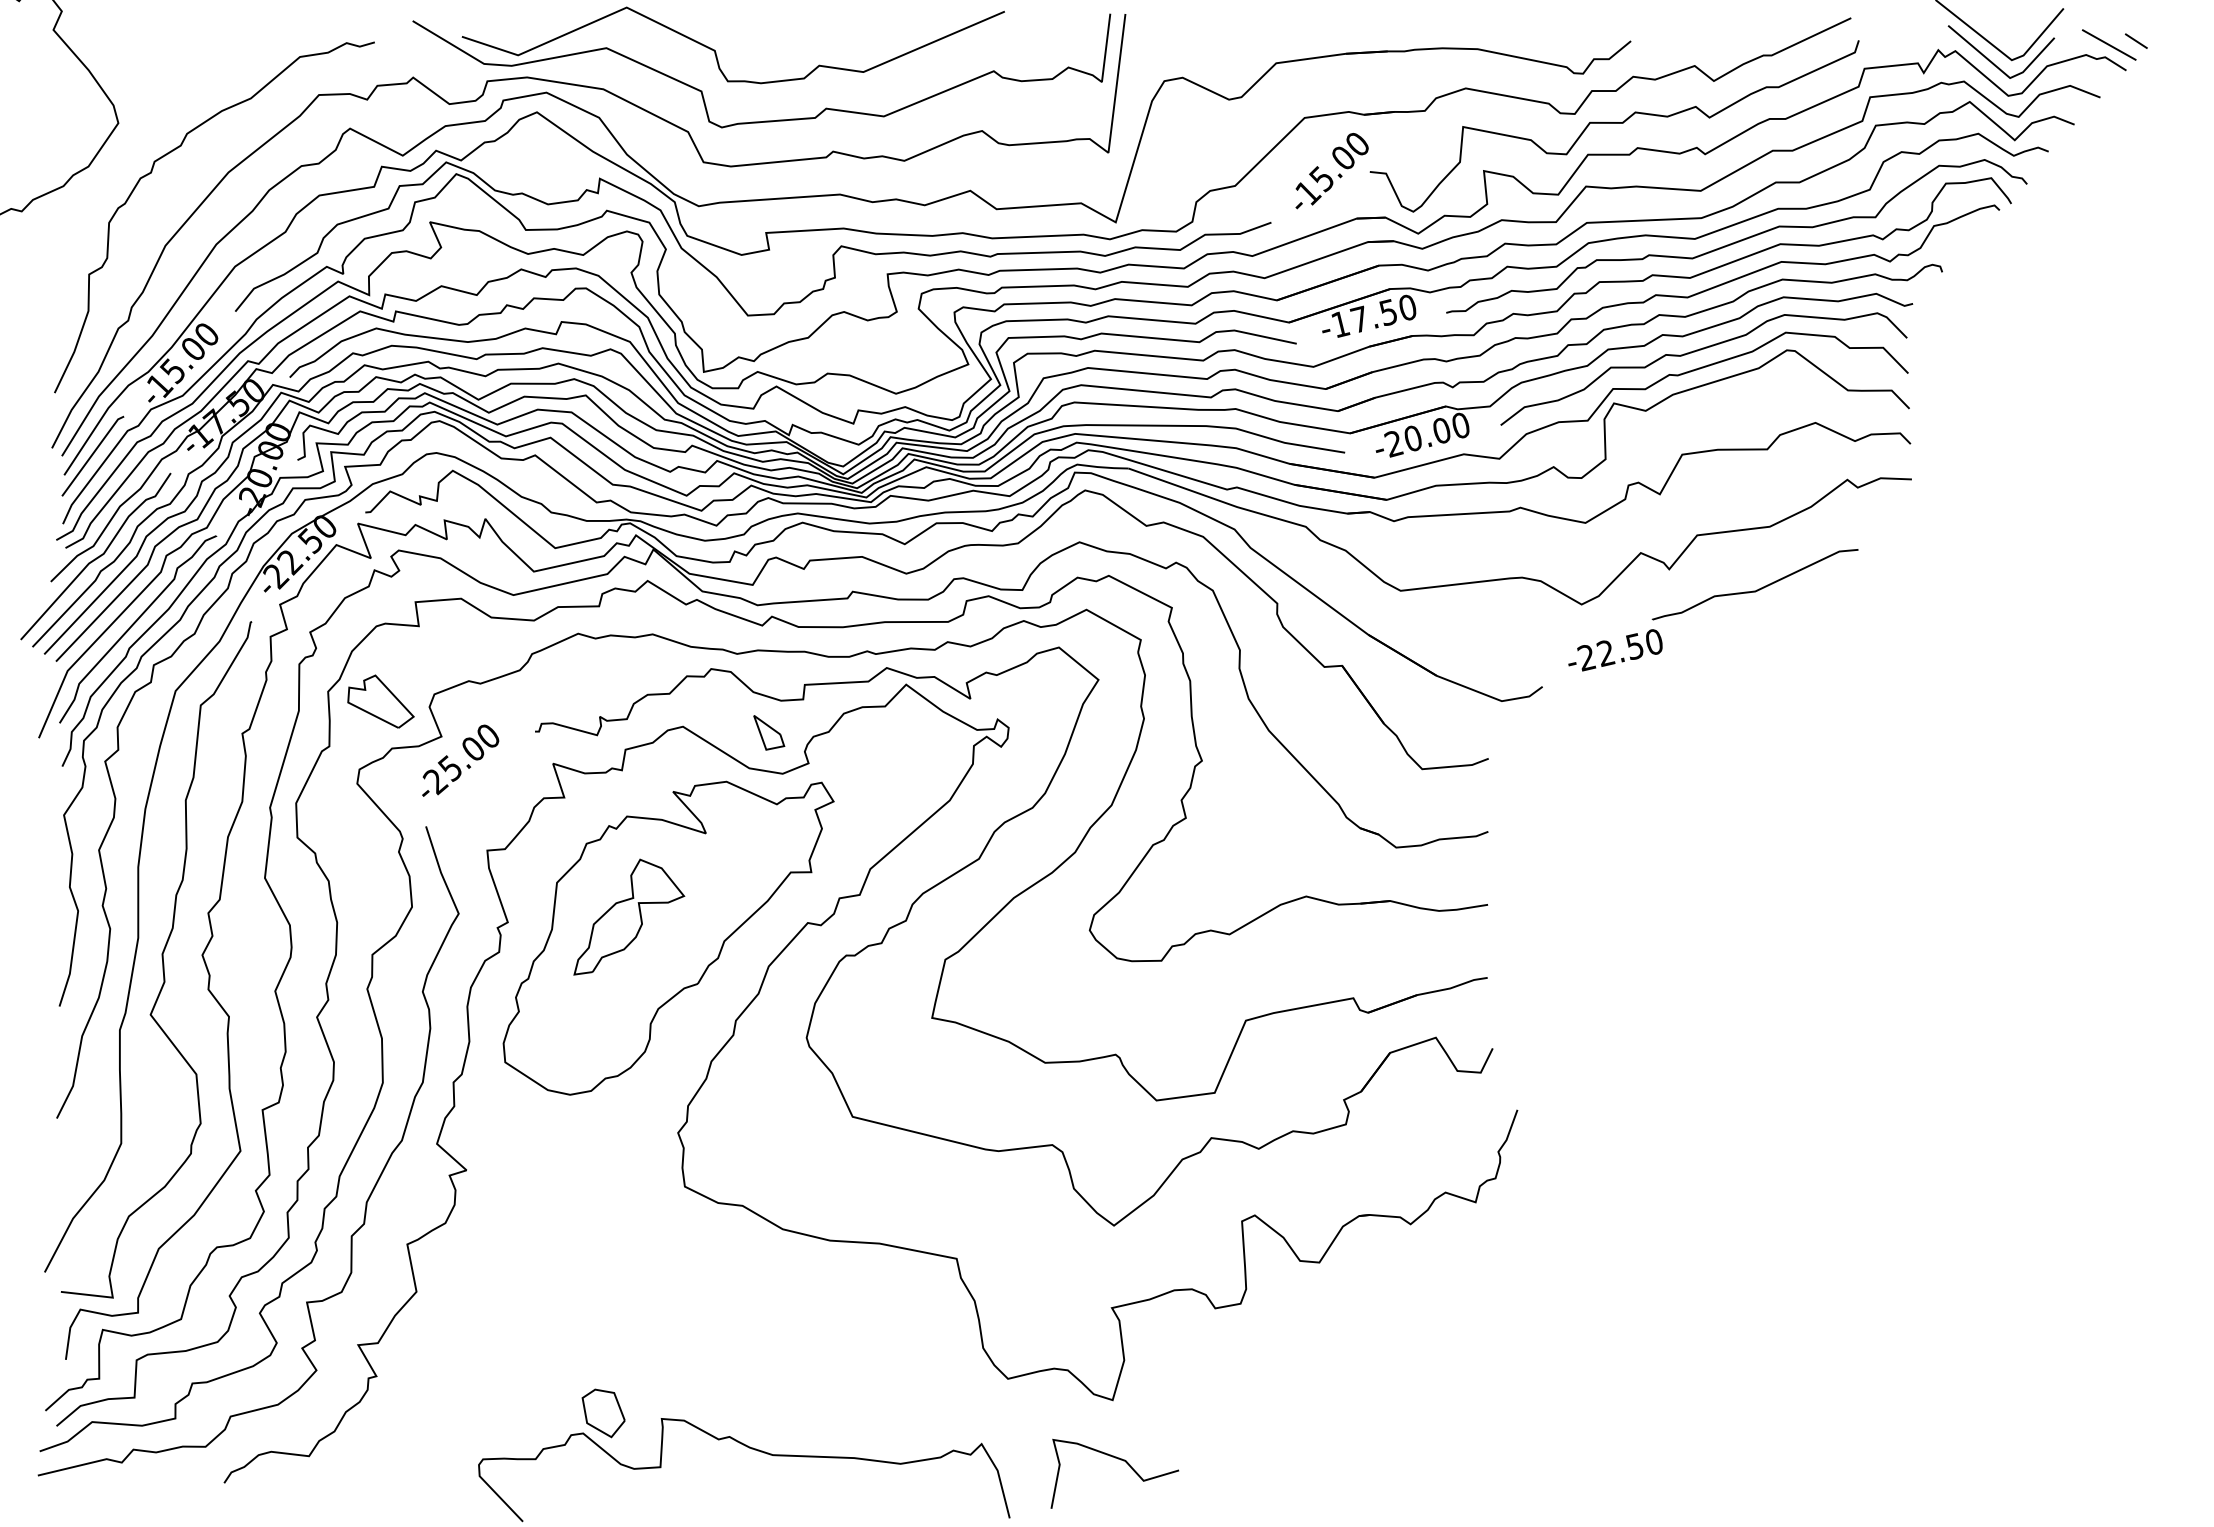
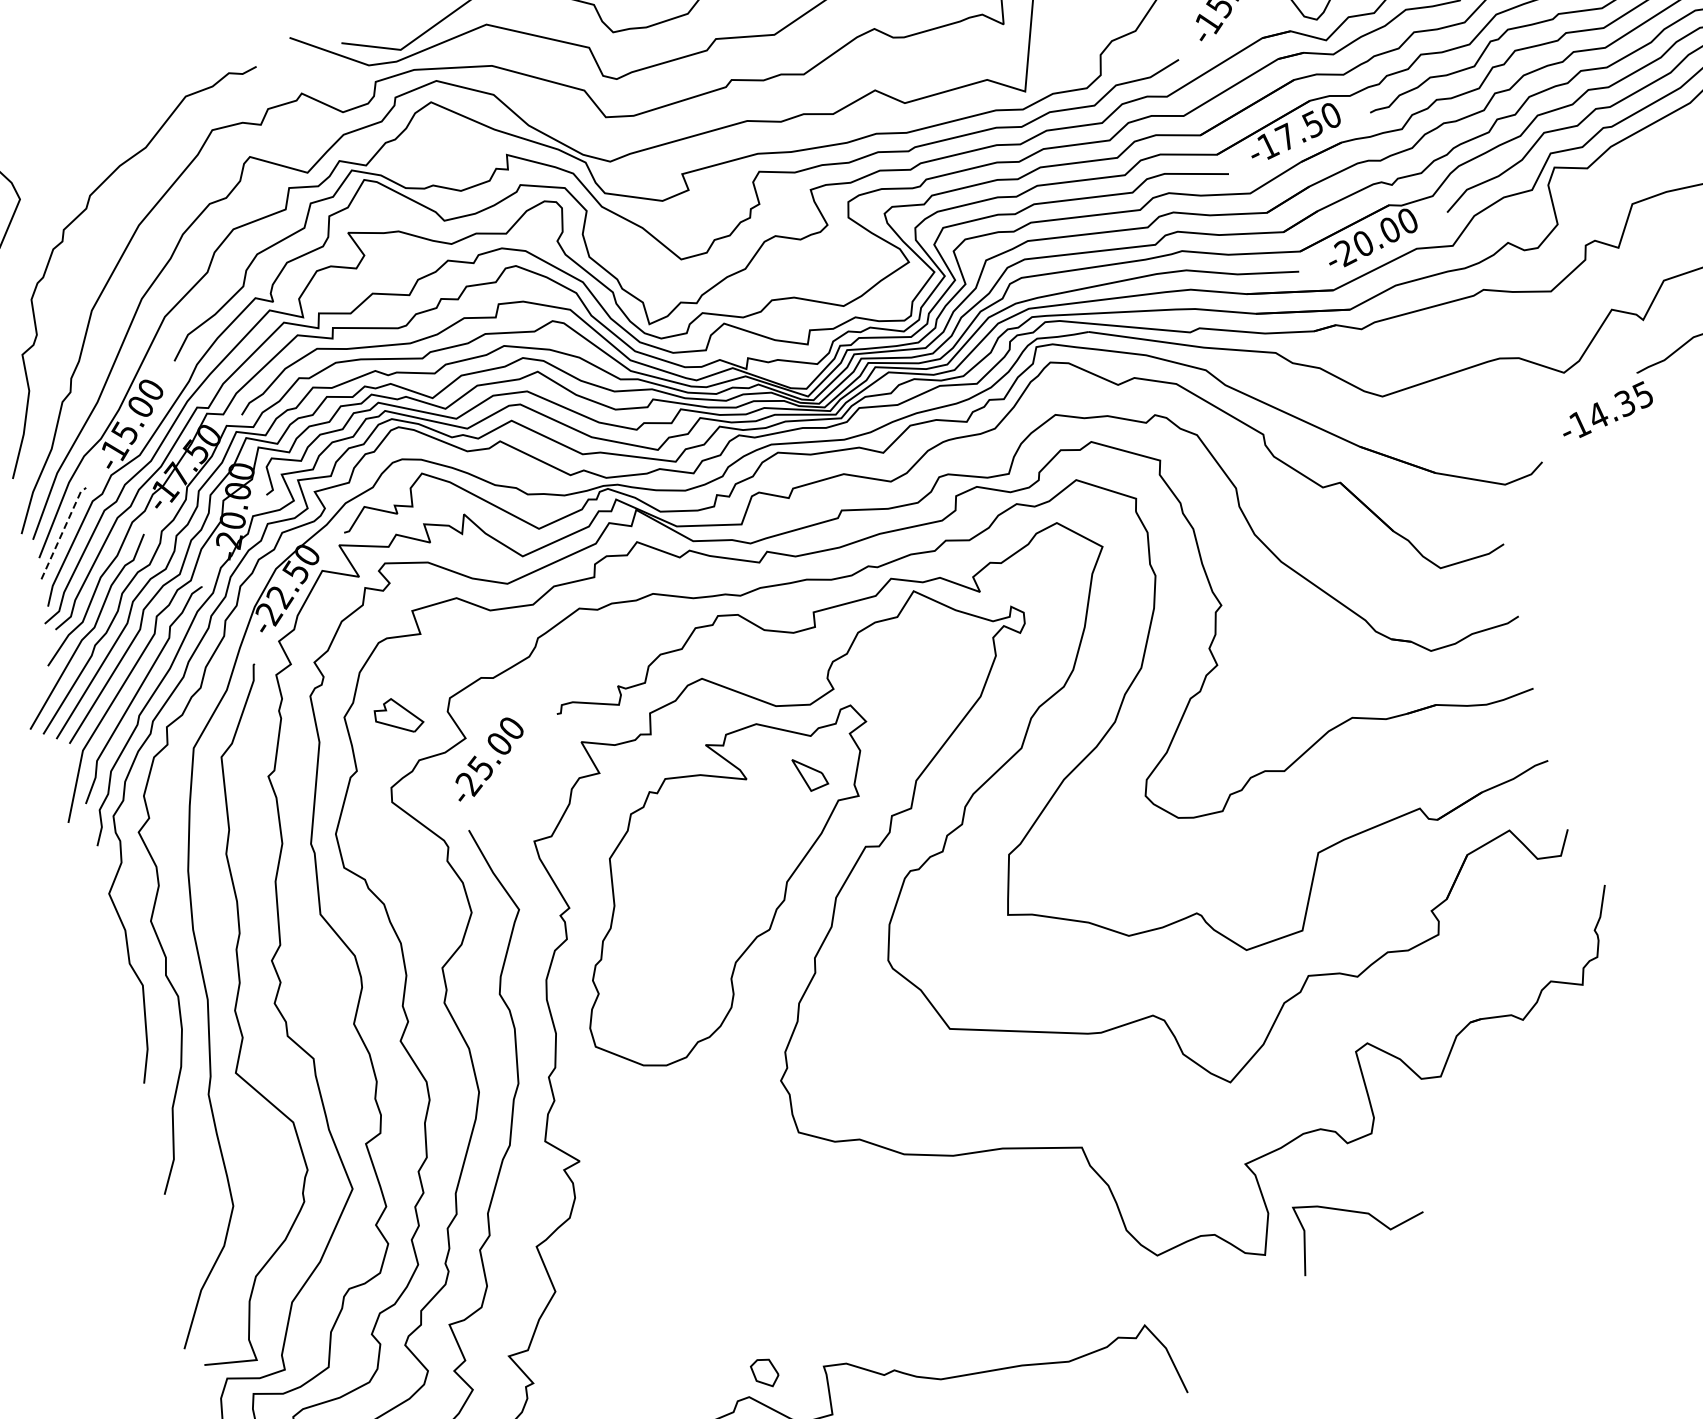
line: (92, 454) -> (62, 531), solid -> dashed
text: (1619, 649) -> (1610, 409), -22.50 -> -14.35
part: (380, 701) -> (398, 716), size x0.7
part: (769, 732) -> (810, 773), moved
part: (629, 916) -> (688, 877), removed
part: (603, 1413) -> (765, 1373), size x0.6
curve: (1120, 1460) -> (1363, 1214), moved

